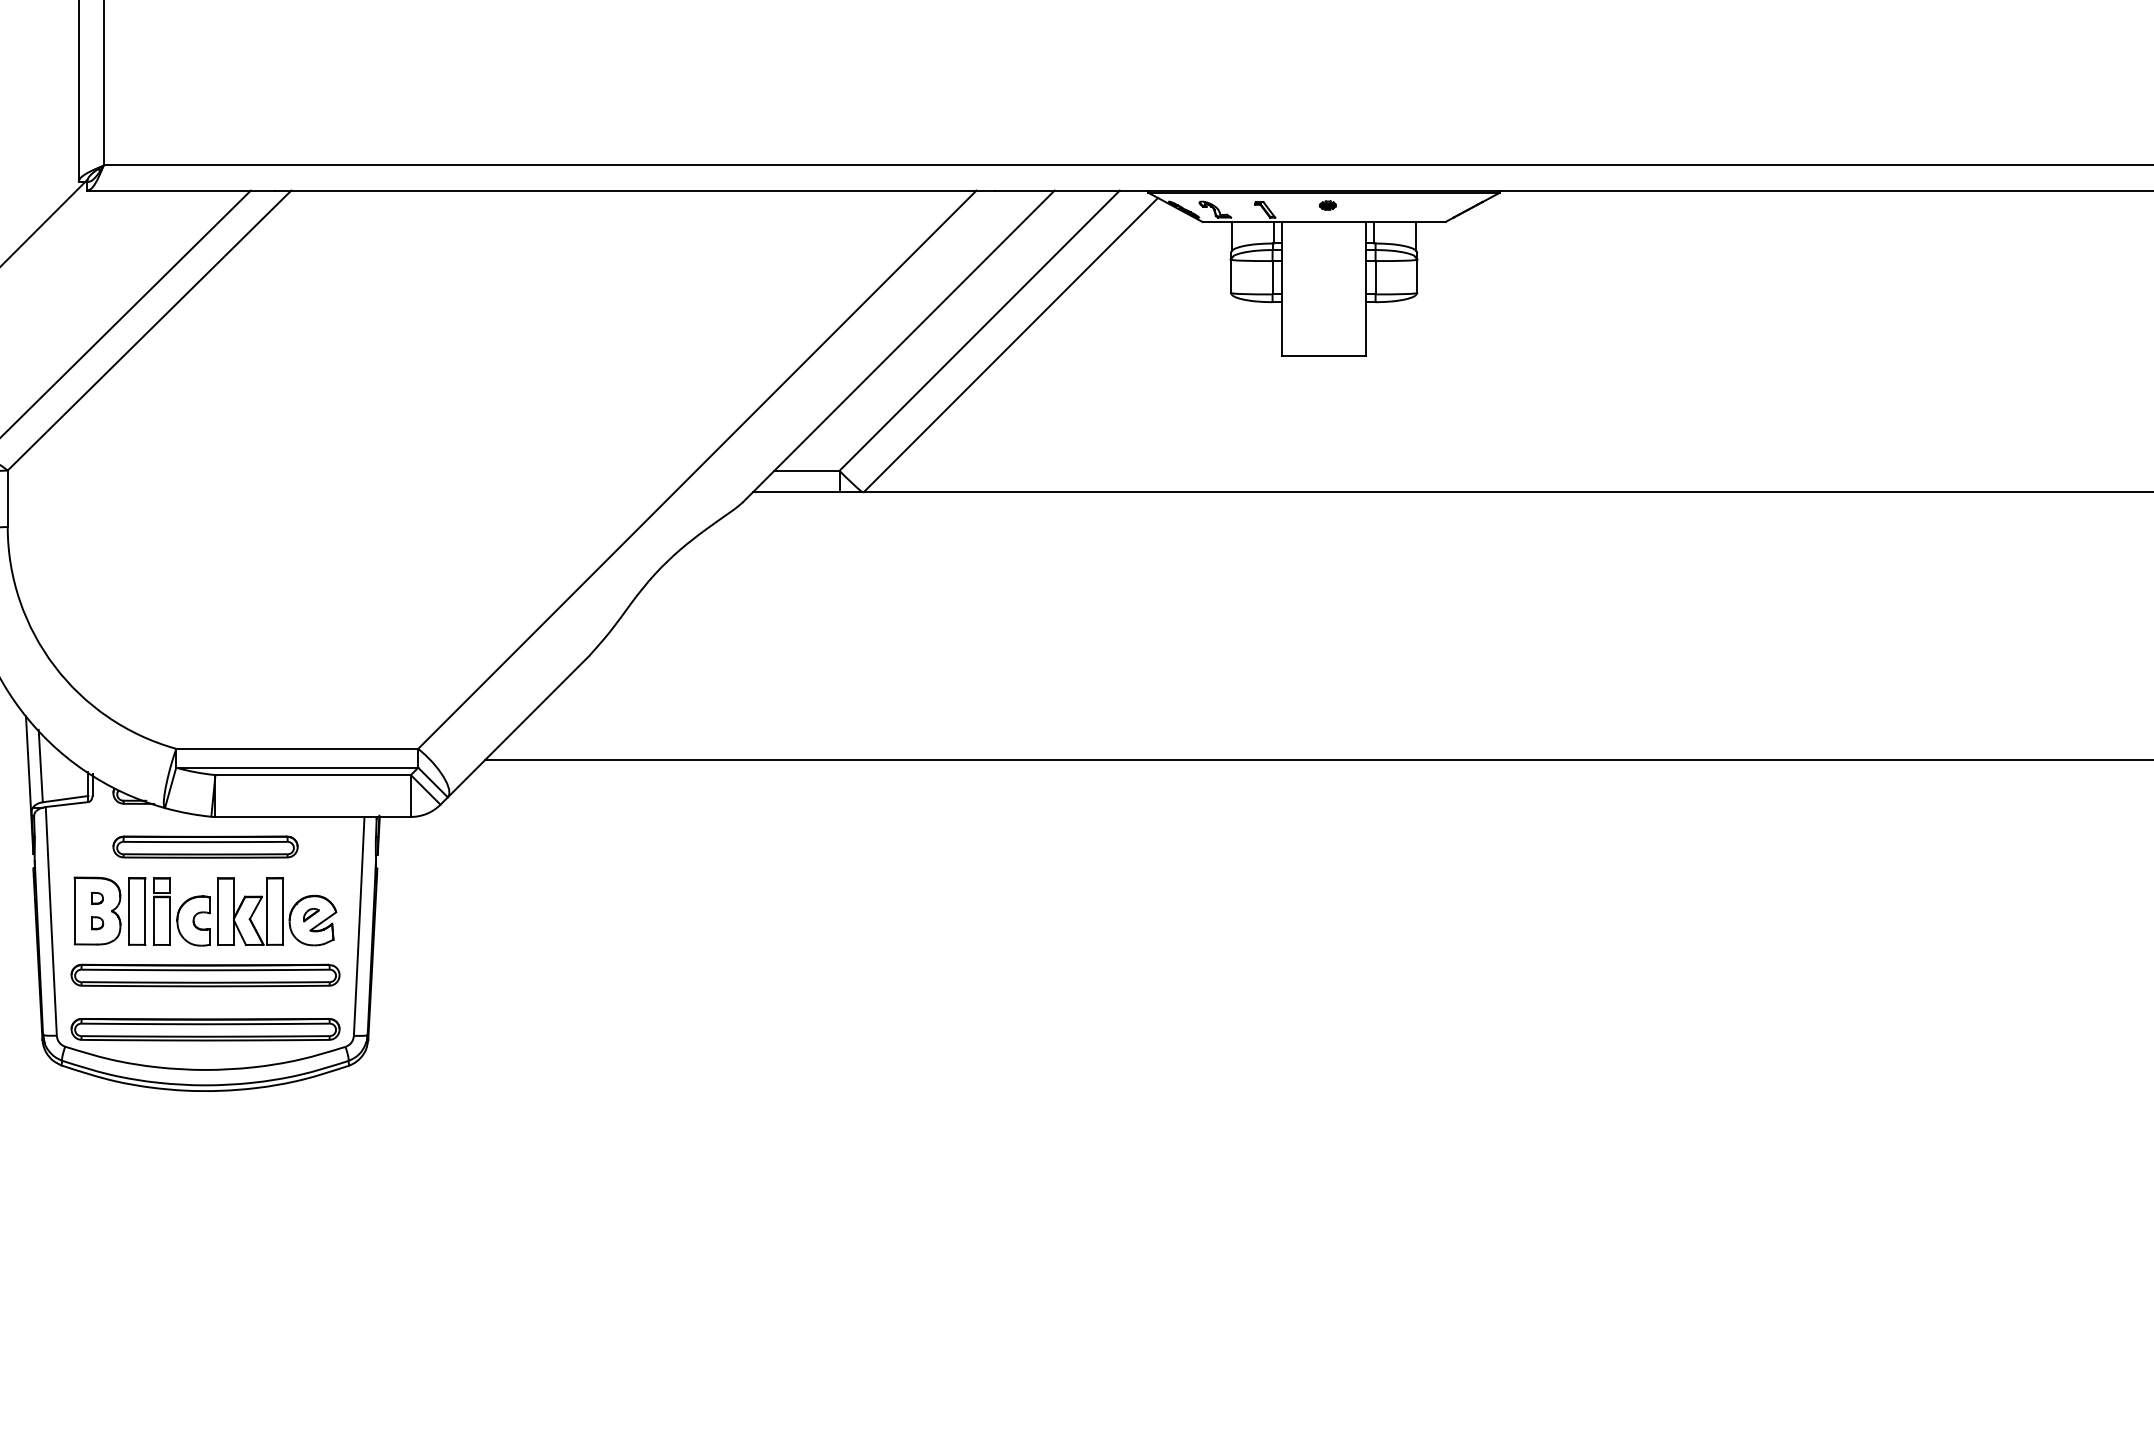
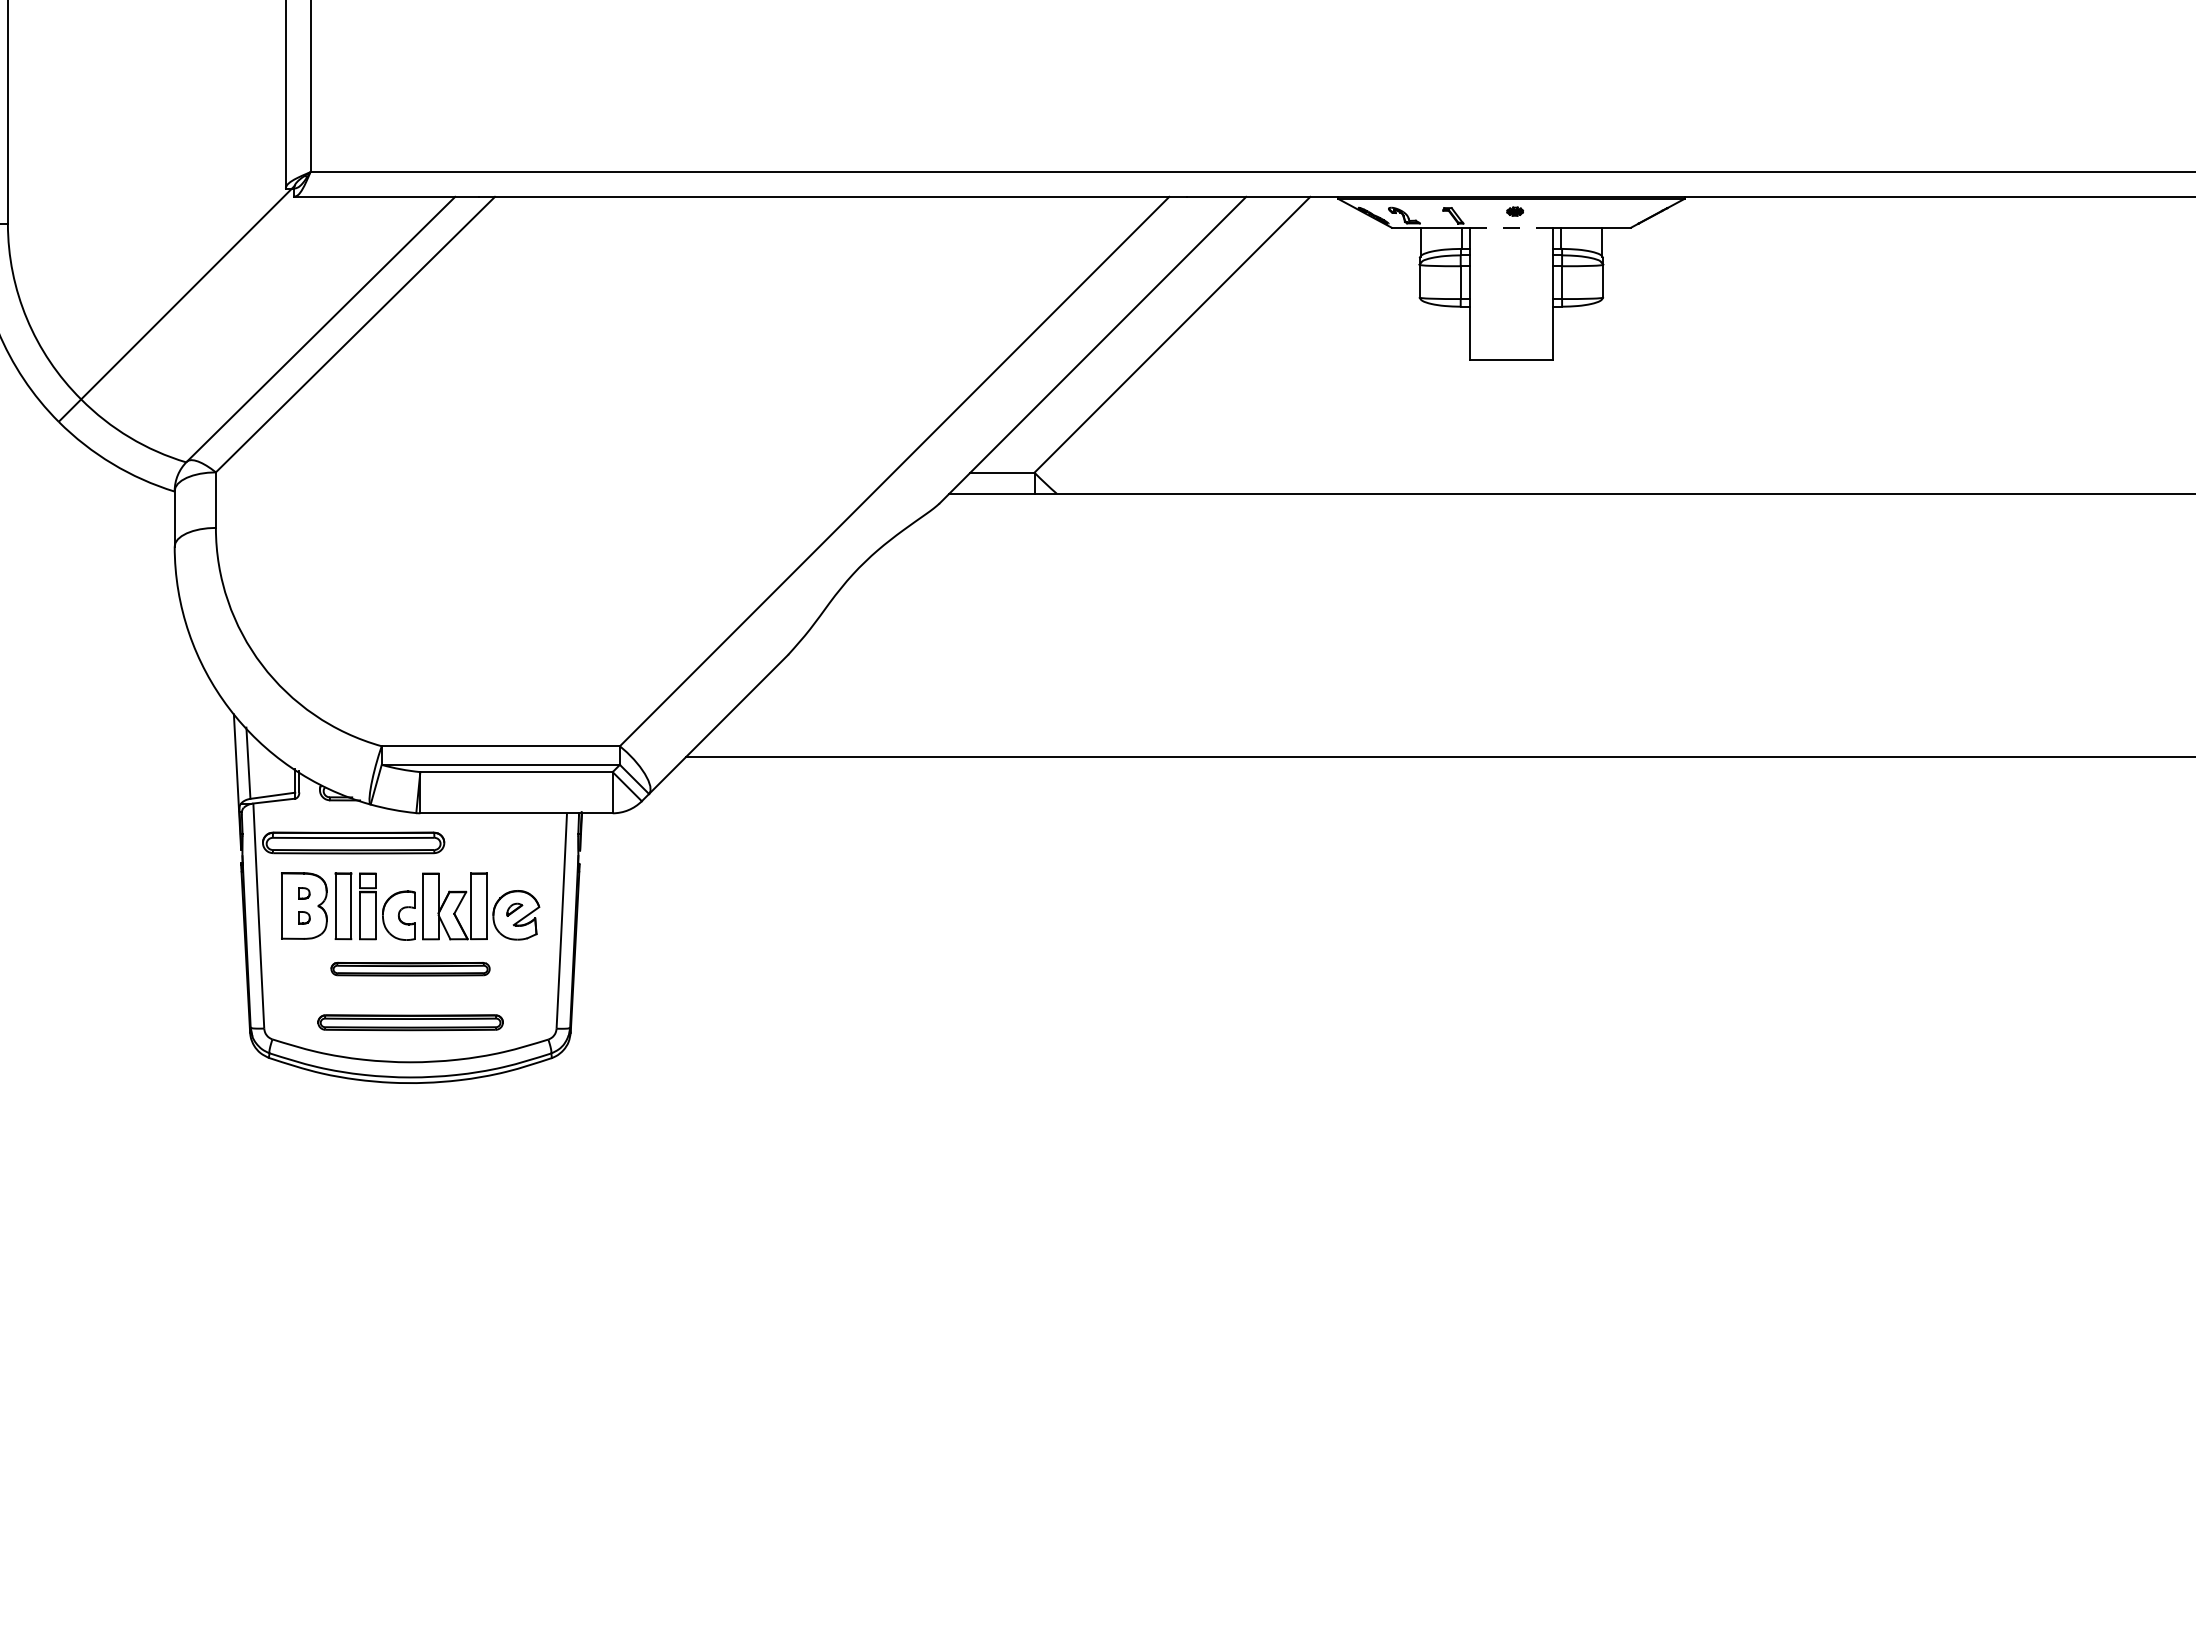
line: (1324, 221) -> (1511, 227), solid -> dashed
line: (1010, 344) -> (1202, 348), removed
part: (205, 846) -> (353, 842), moved
part: (205, 974) -> (410, 968), size x0.6
part: (205, 1029) -> (410, 1022), size x0.7

